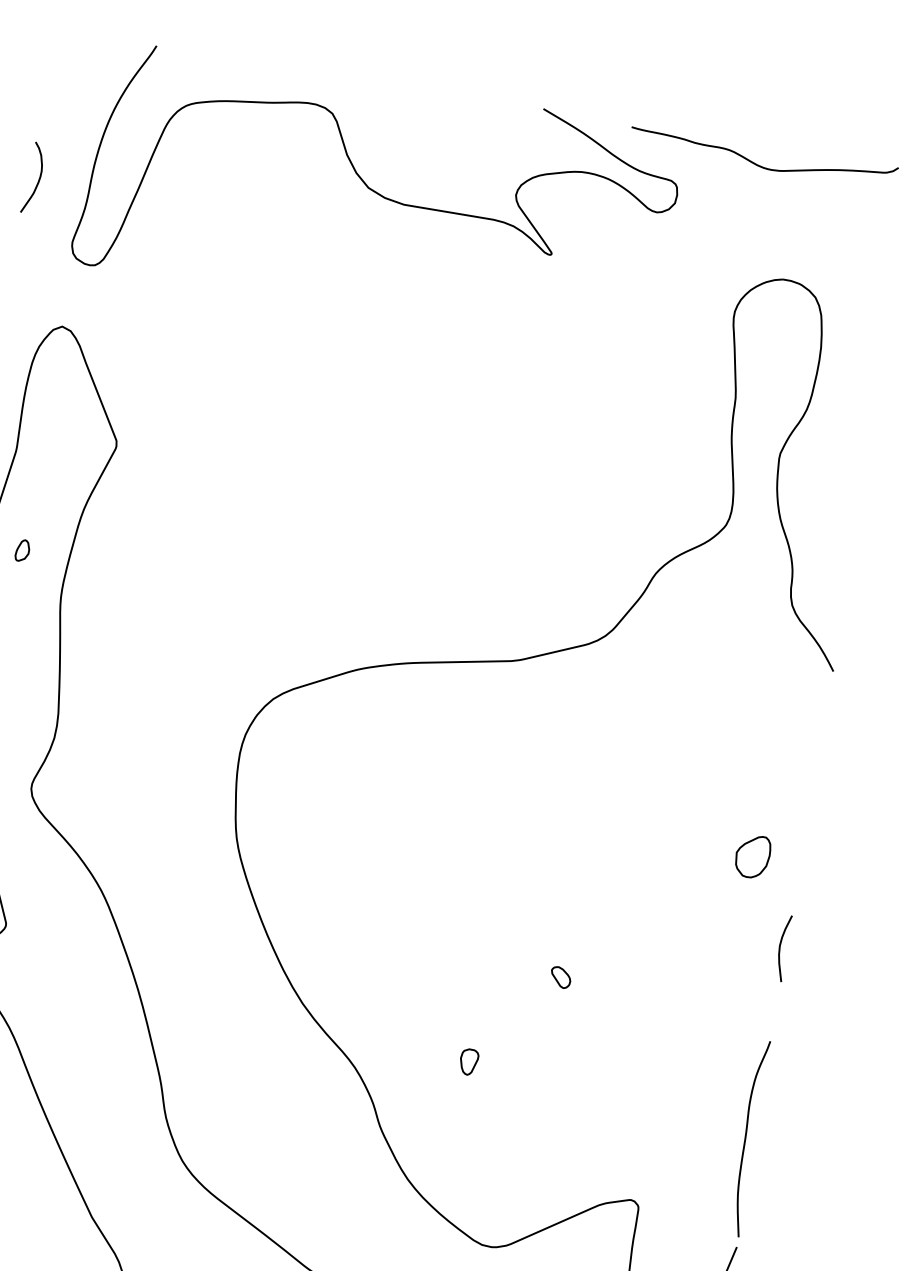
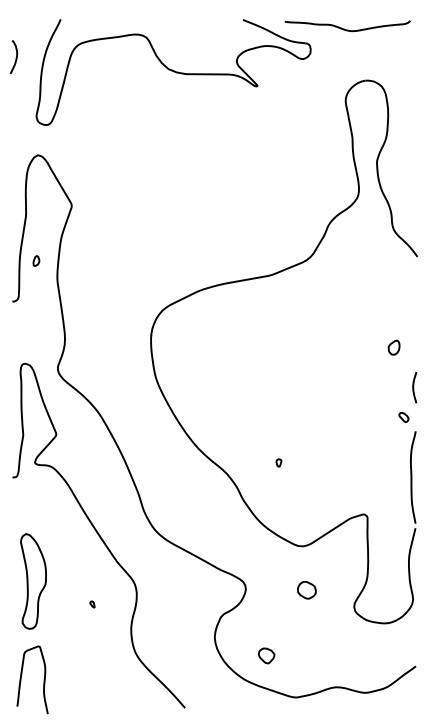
curve: (36, 179) -> (15, 57), moved
part: (751, 855) -> (393, 347), size x0.71
part: (560, 977) -> (403, 417), moved
part: (468, 1060) -> (278, 462), size x0.62

